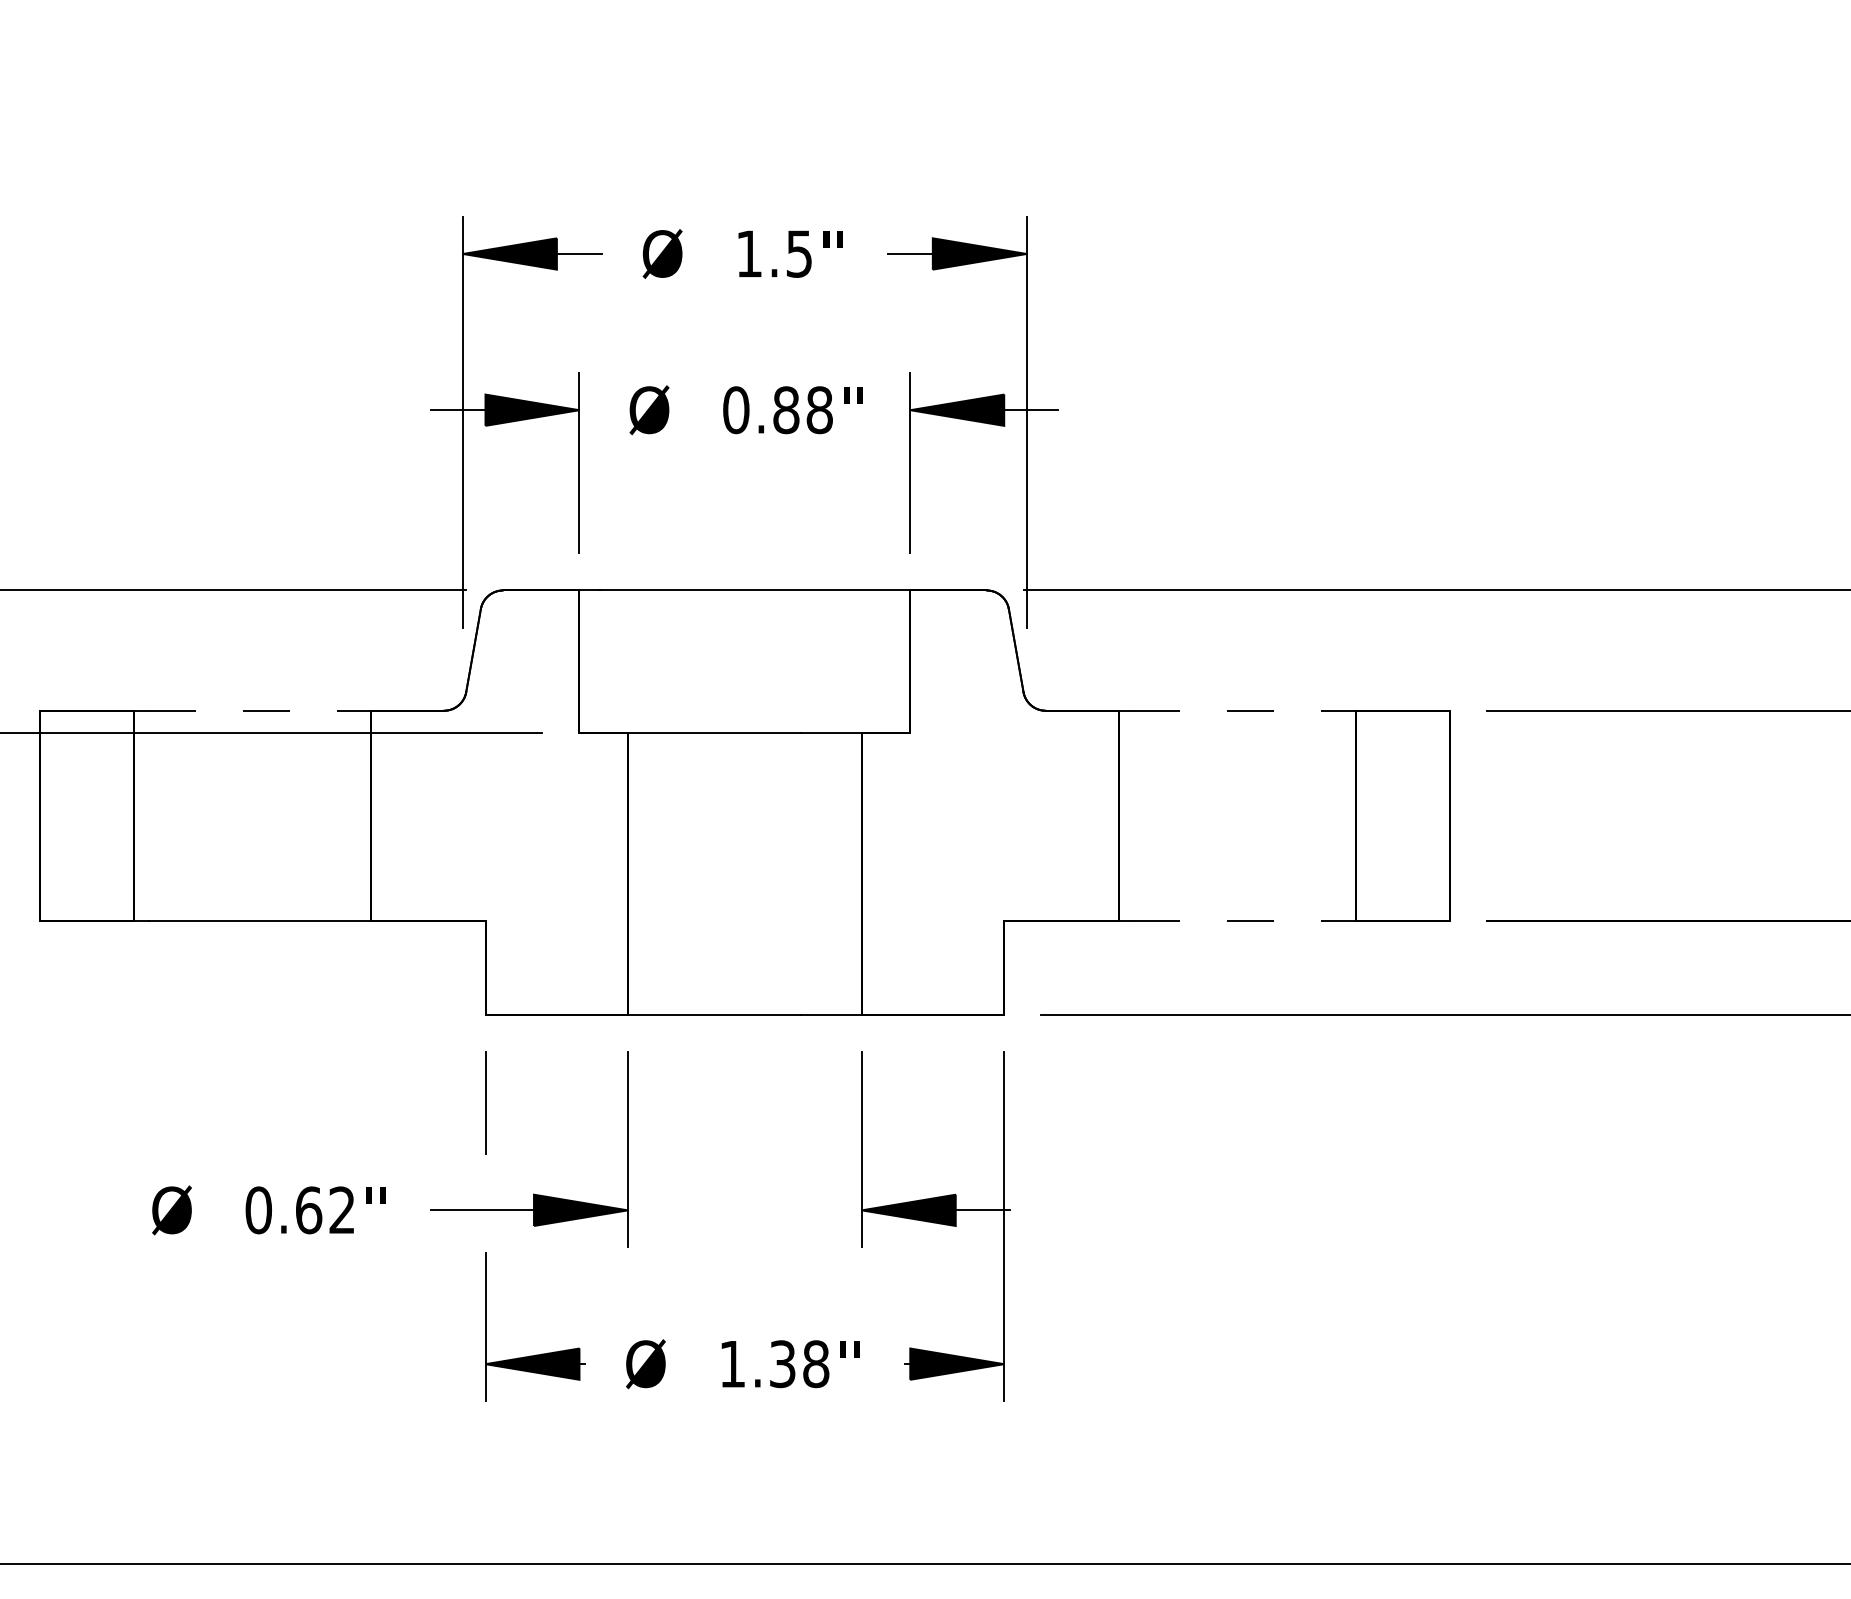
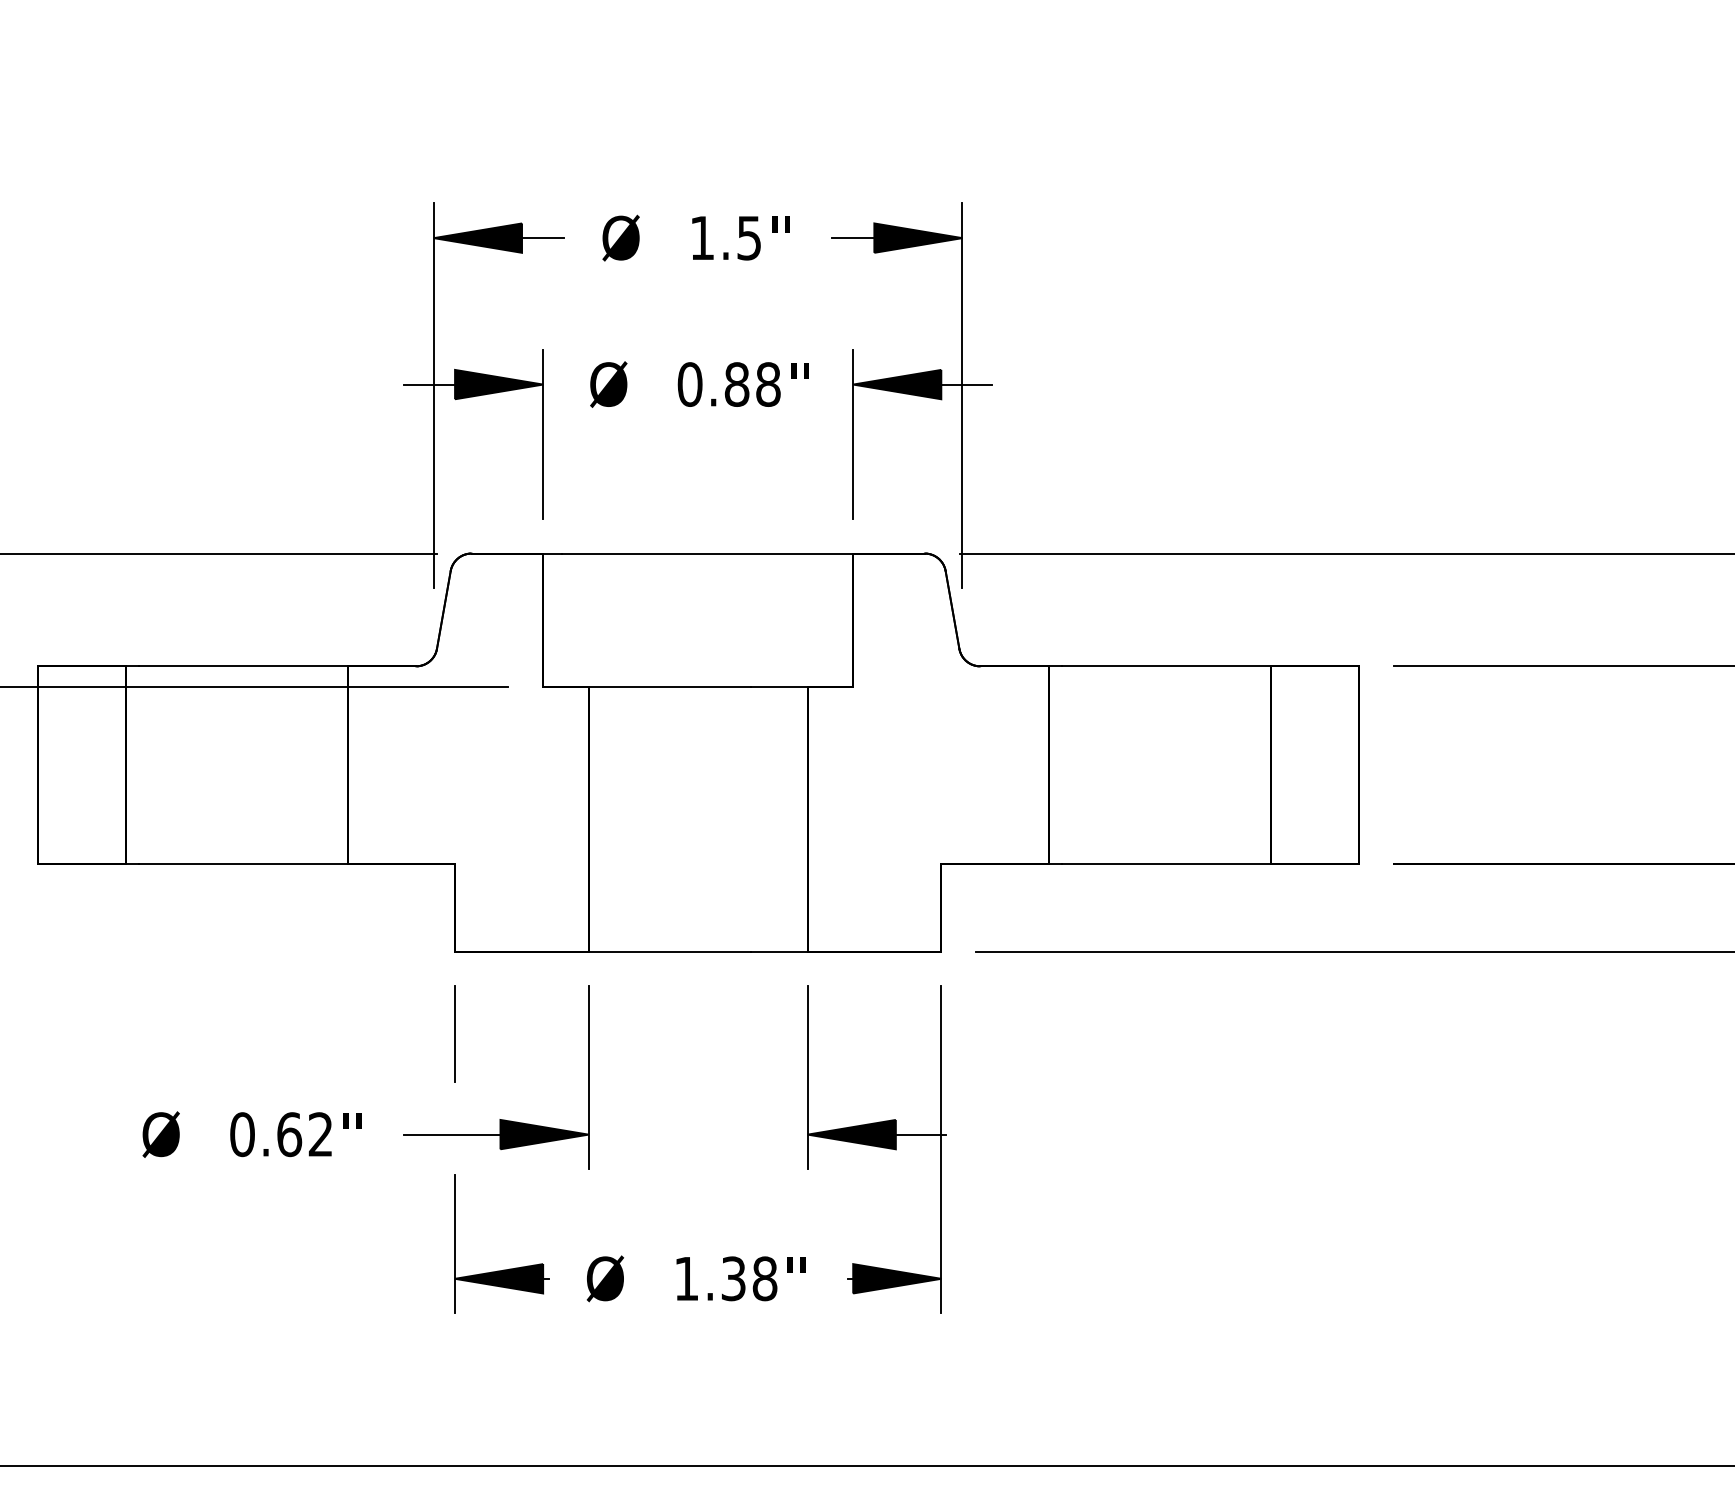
line: (259, 710) -> (243, 666), dashed -> solid
line: (1245, 710) -> (1167, 666), dashed -> solid
line: (1245, 921) -> (1167, 863), dashed -> solid

